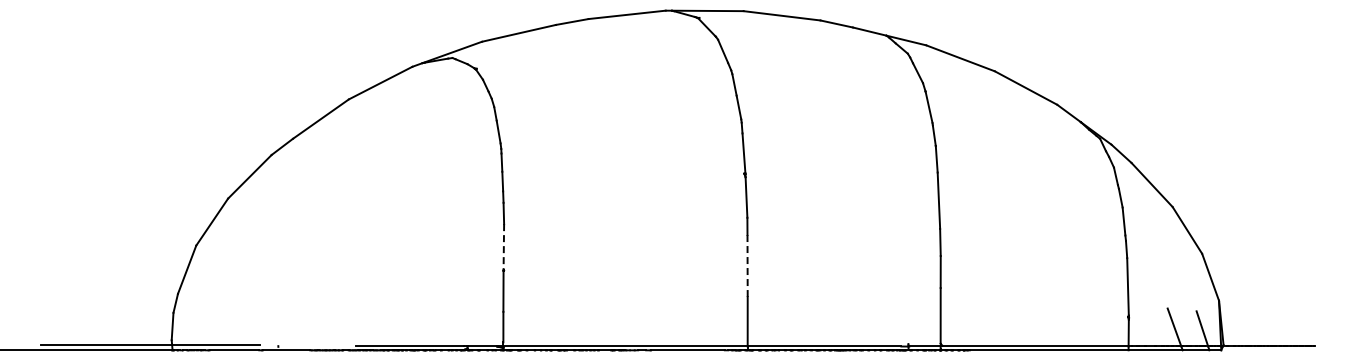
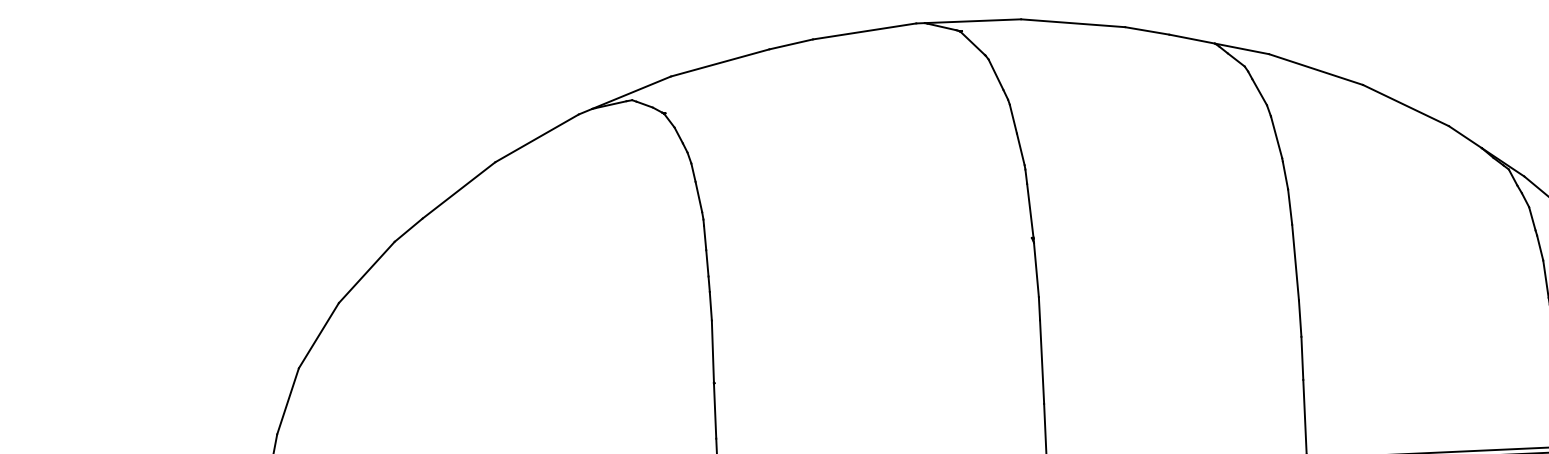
line: (503, 247) -> (712, 352), dashed -> solid
line: (747, 265) -> (1041, 361), dashed -> solid

